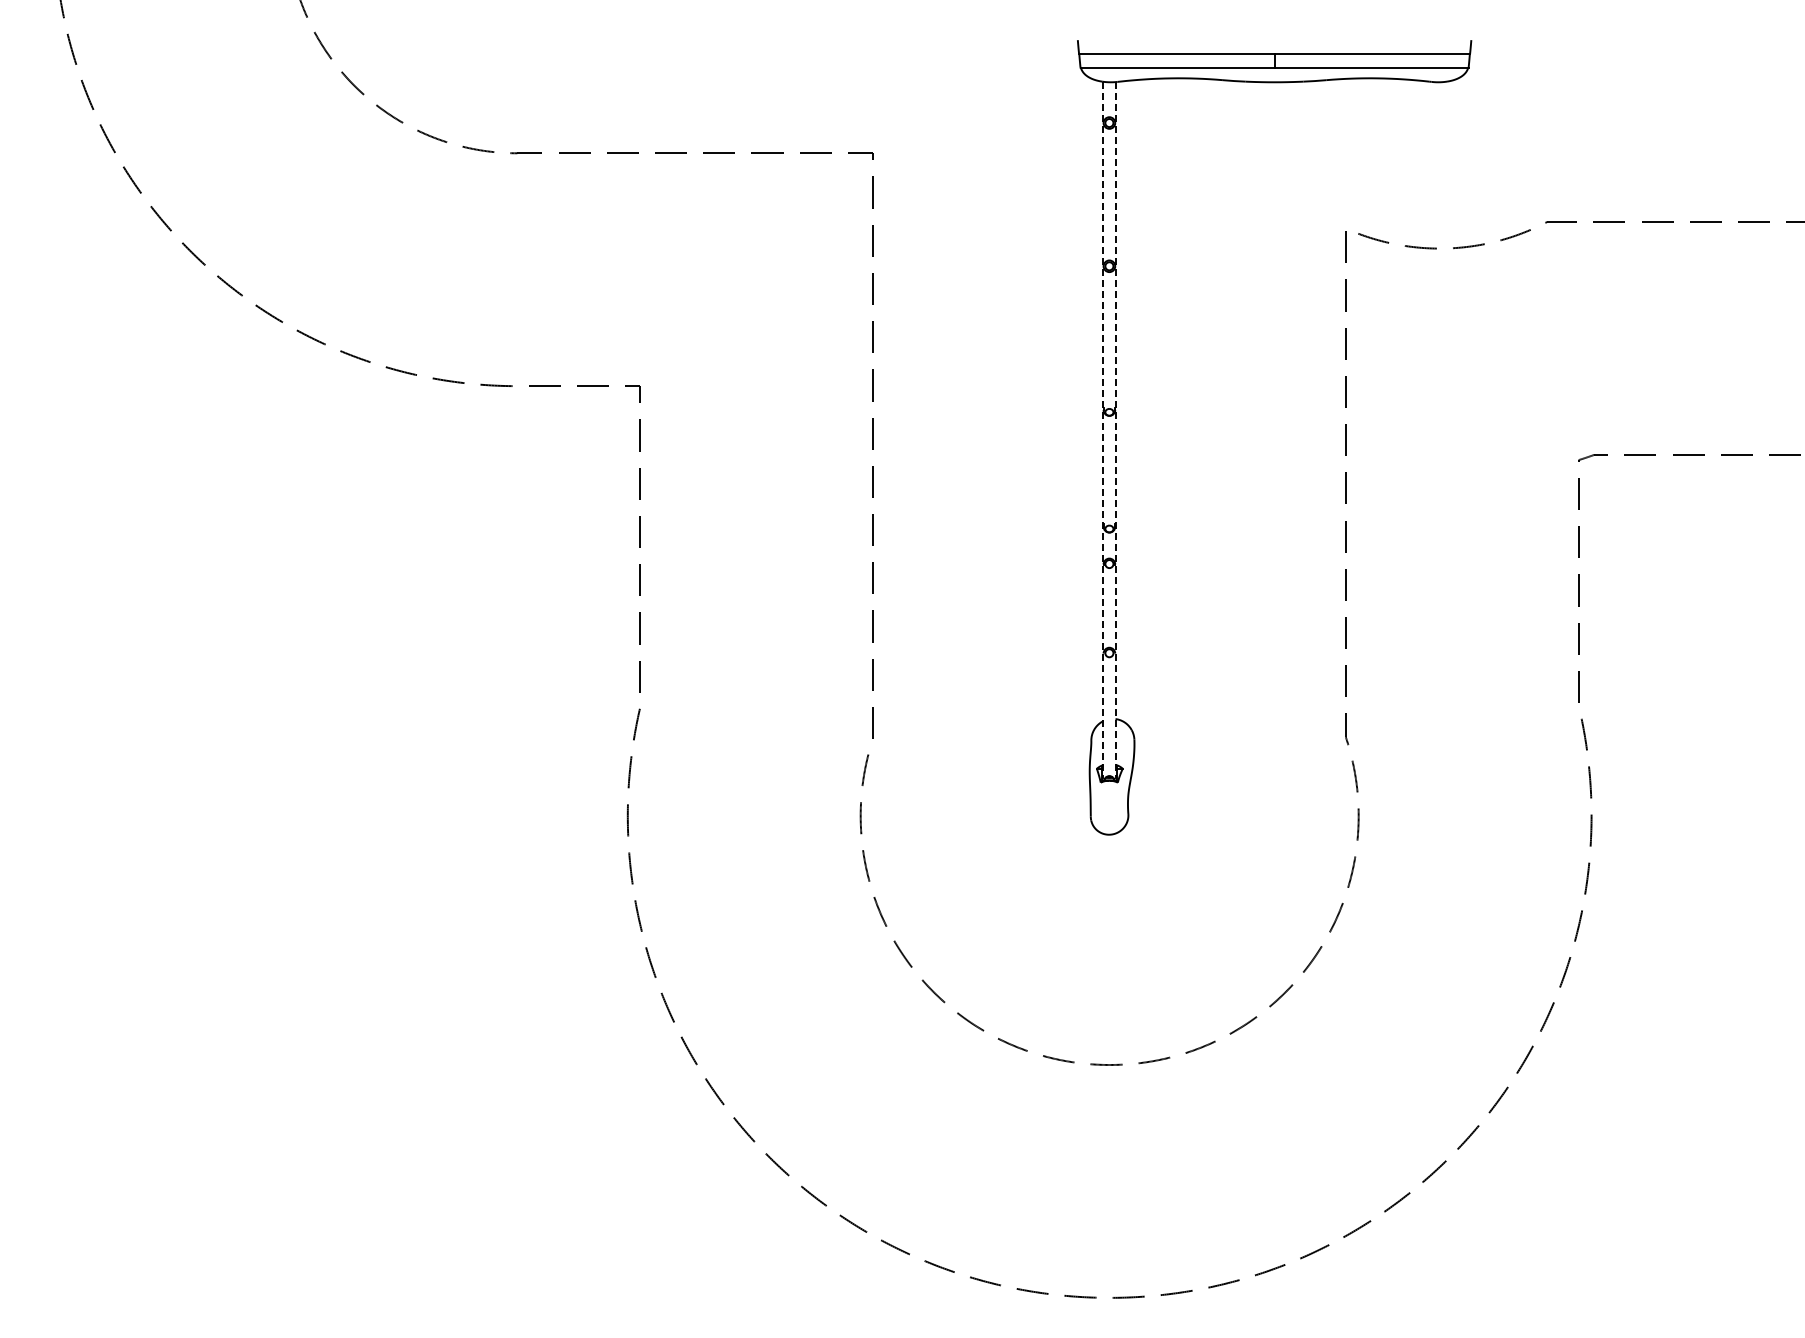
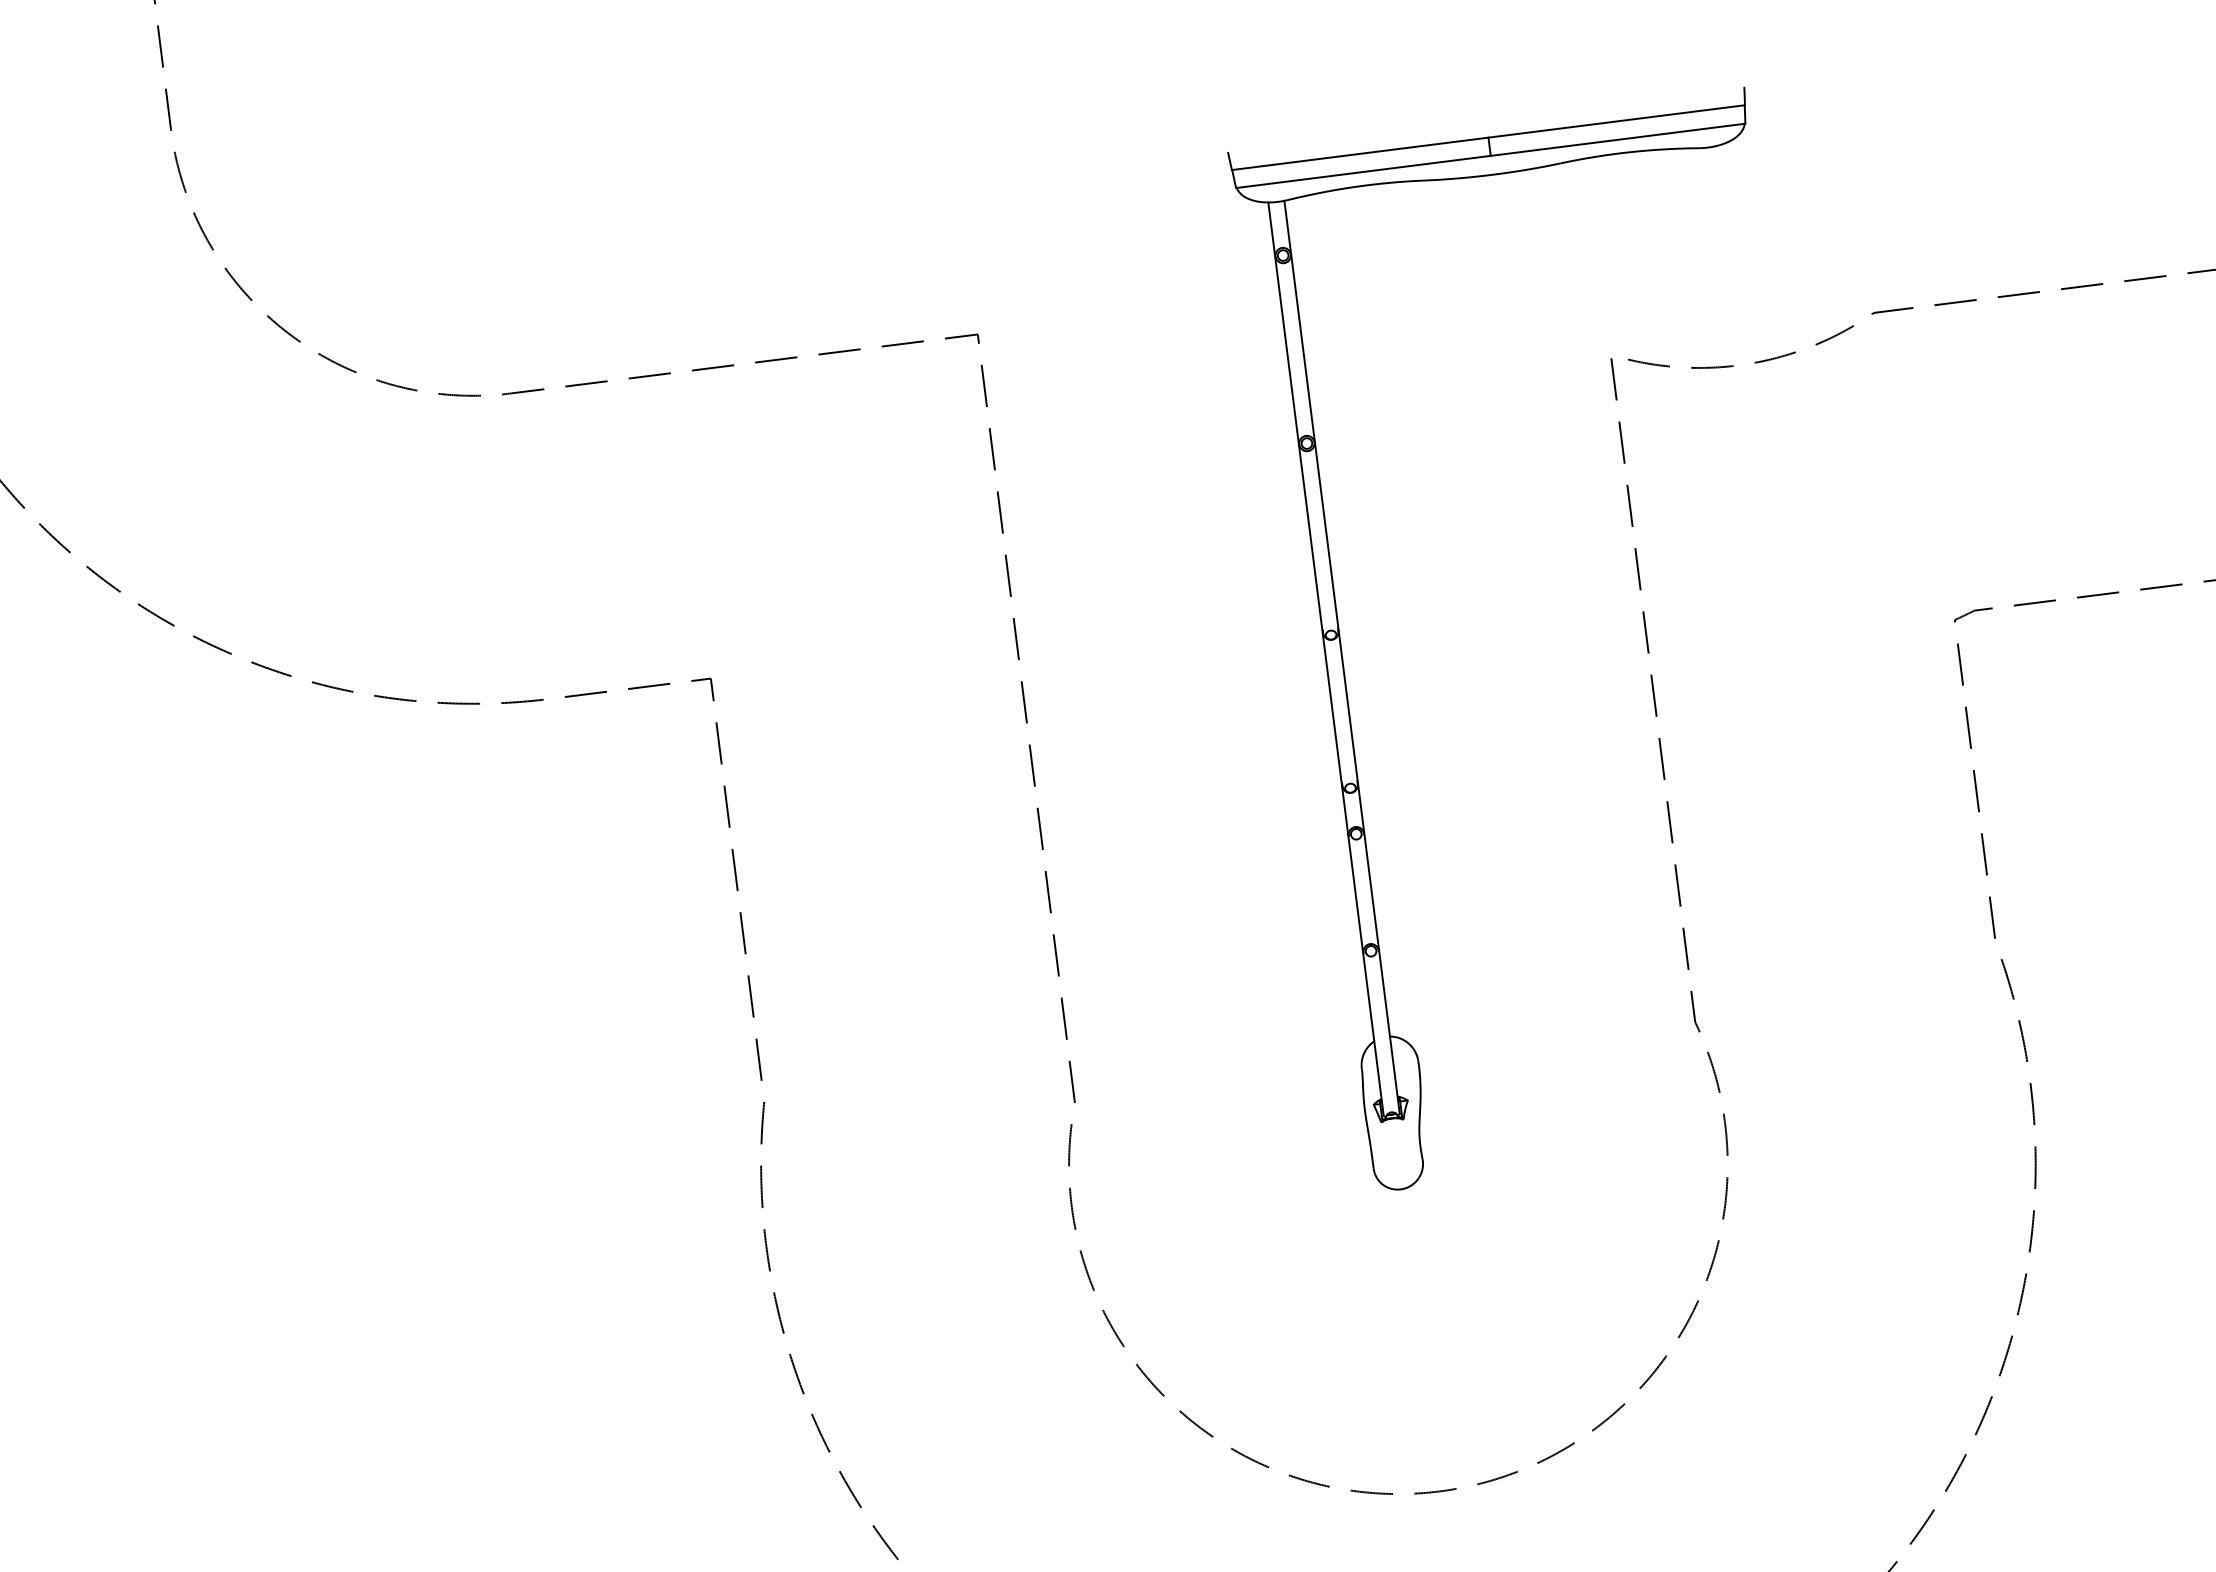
line: (1103, 430) -> (1326, 659), dashed -> solid
line: (1115, 430) -> (1342, 657), dashed -> solid

